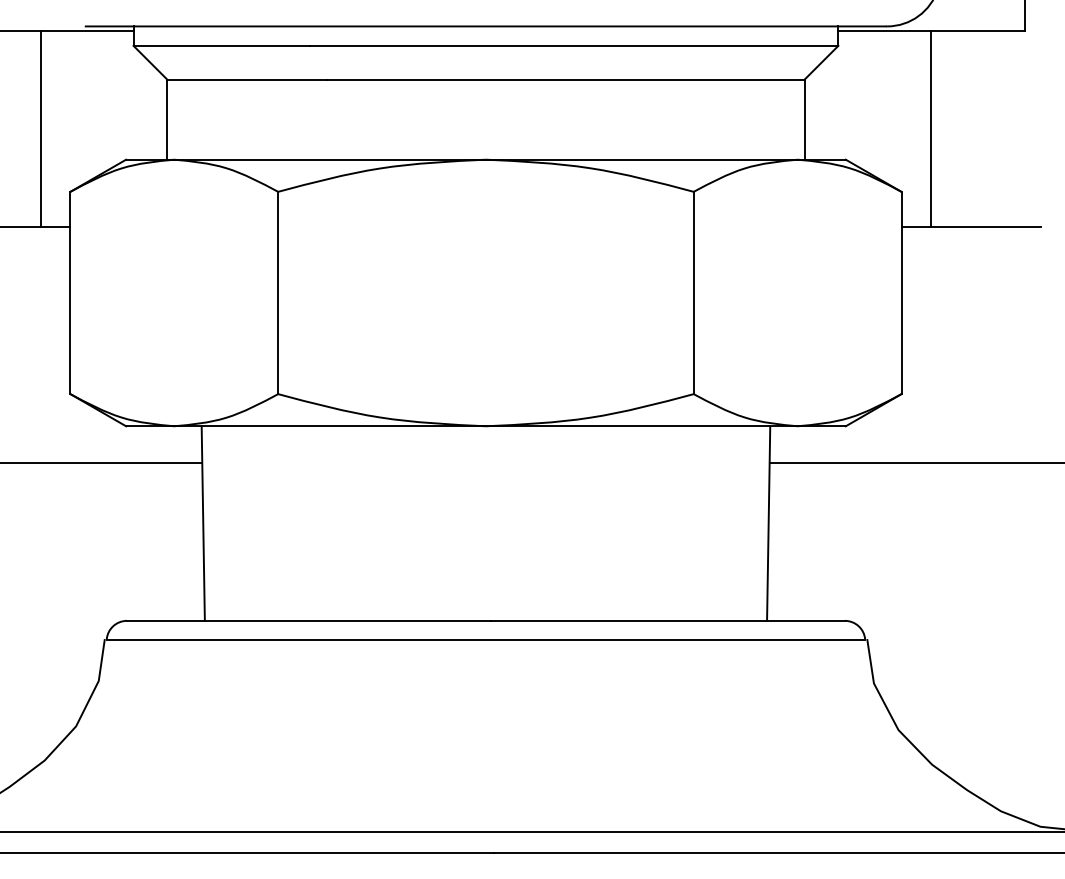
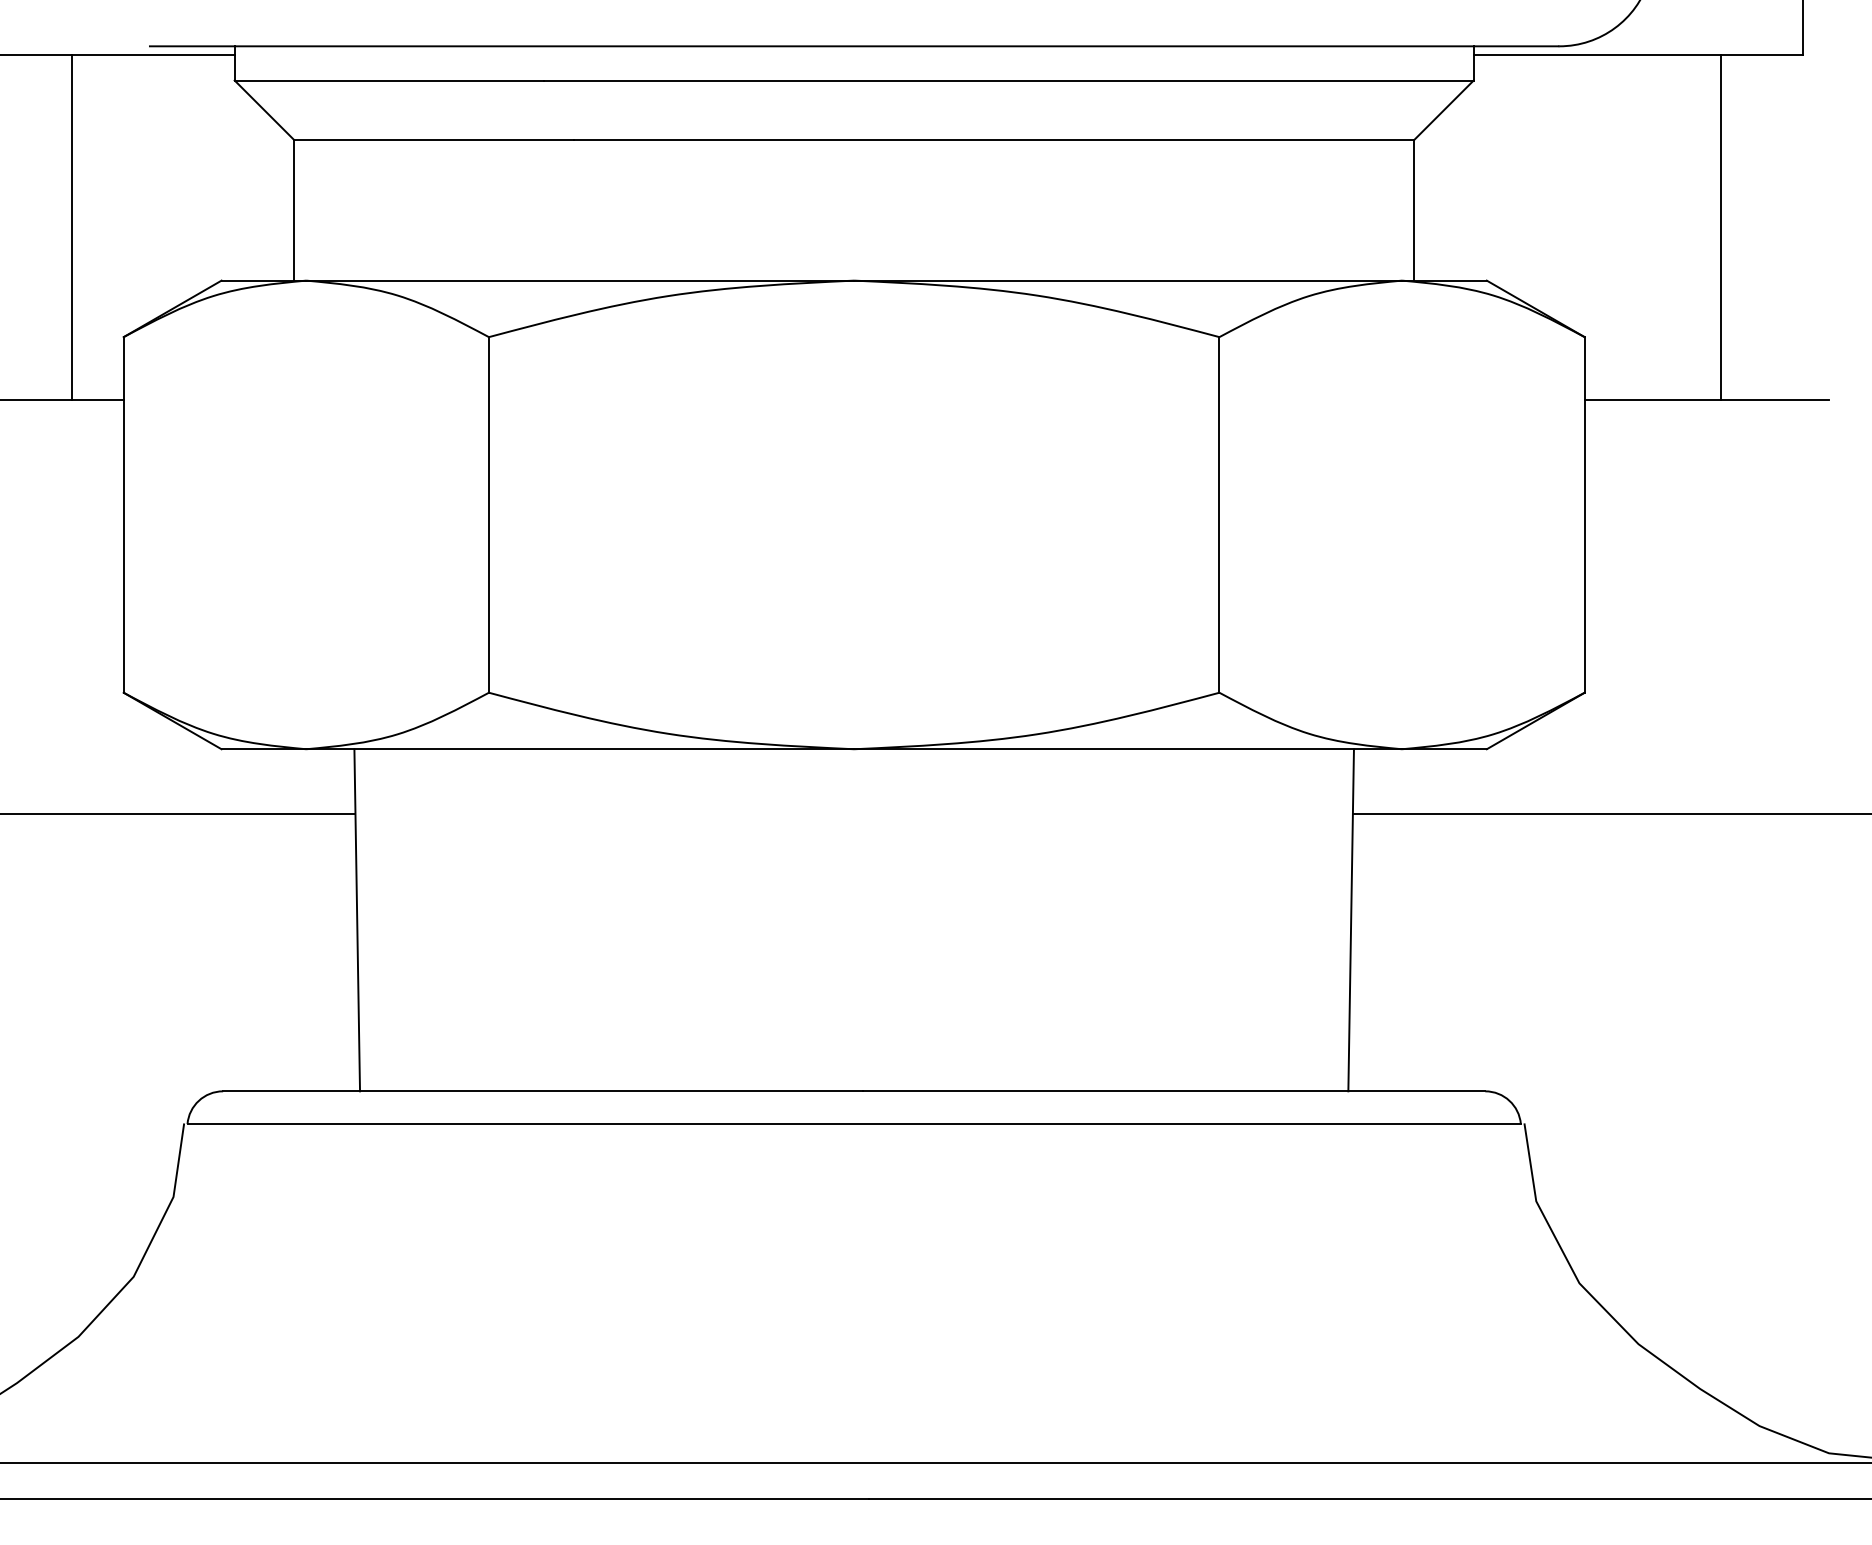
line: (931, 129) -> (1721, 227), moved

